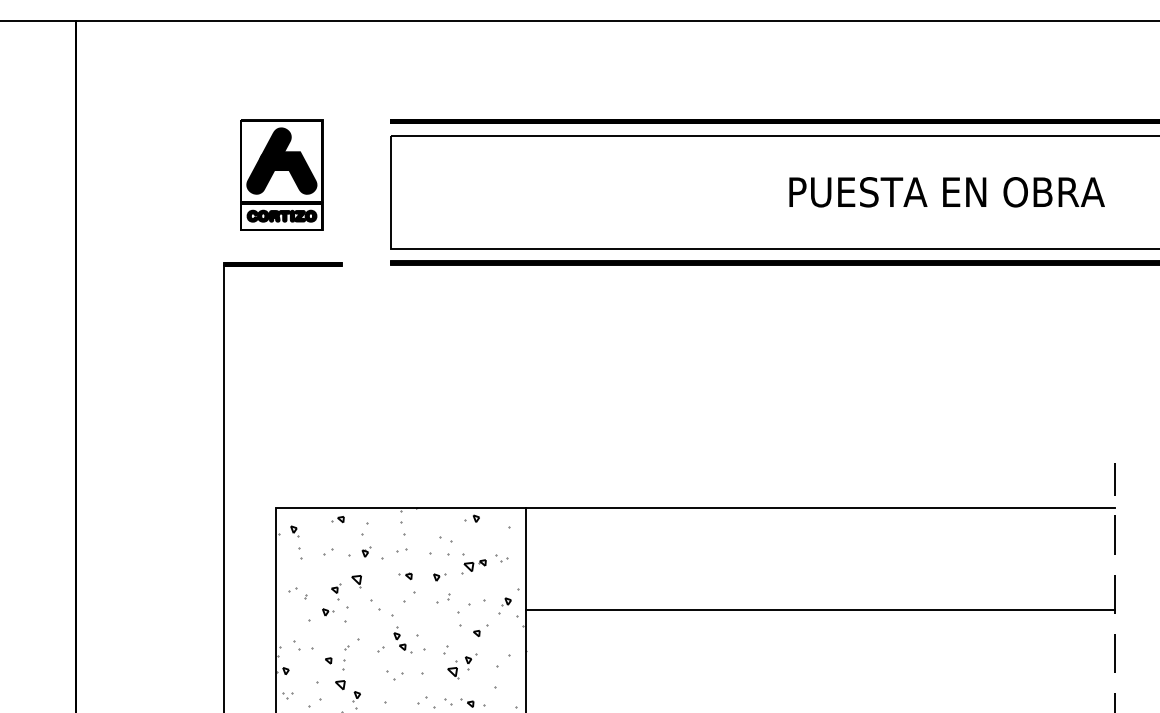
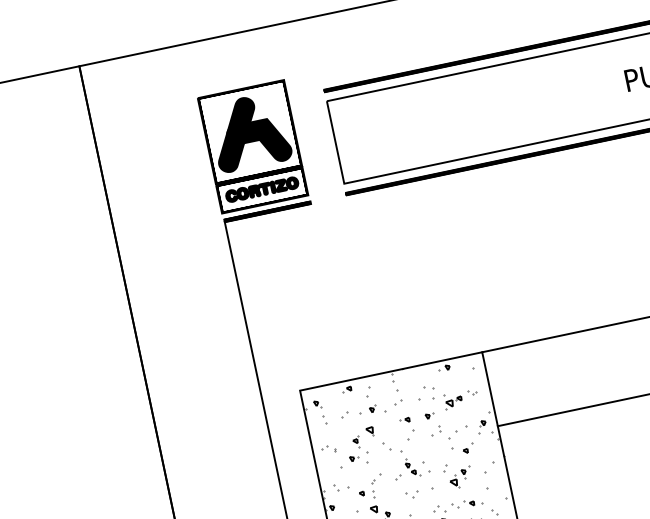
part: (281, 174) -> (252, 146), size x1.43

